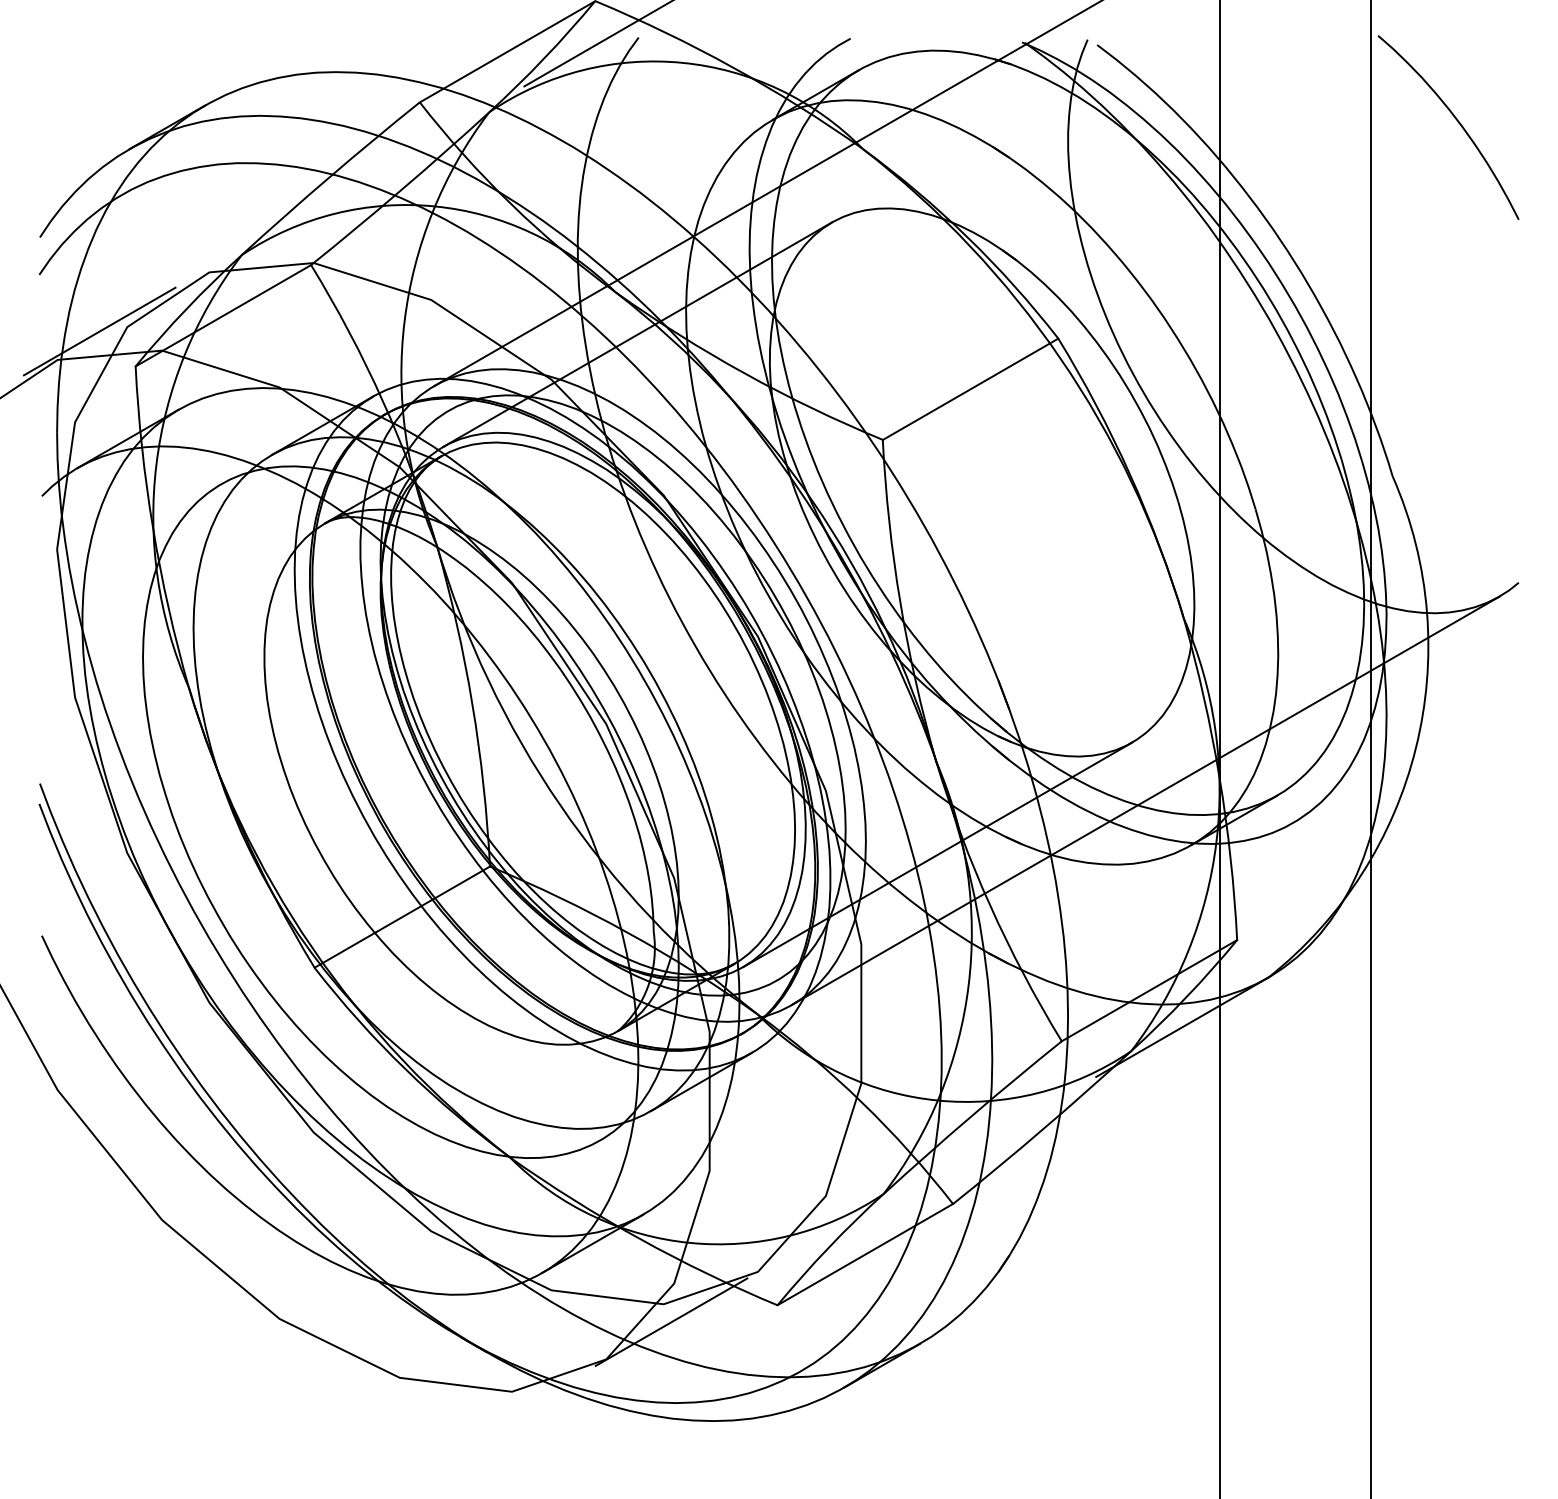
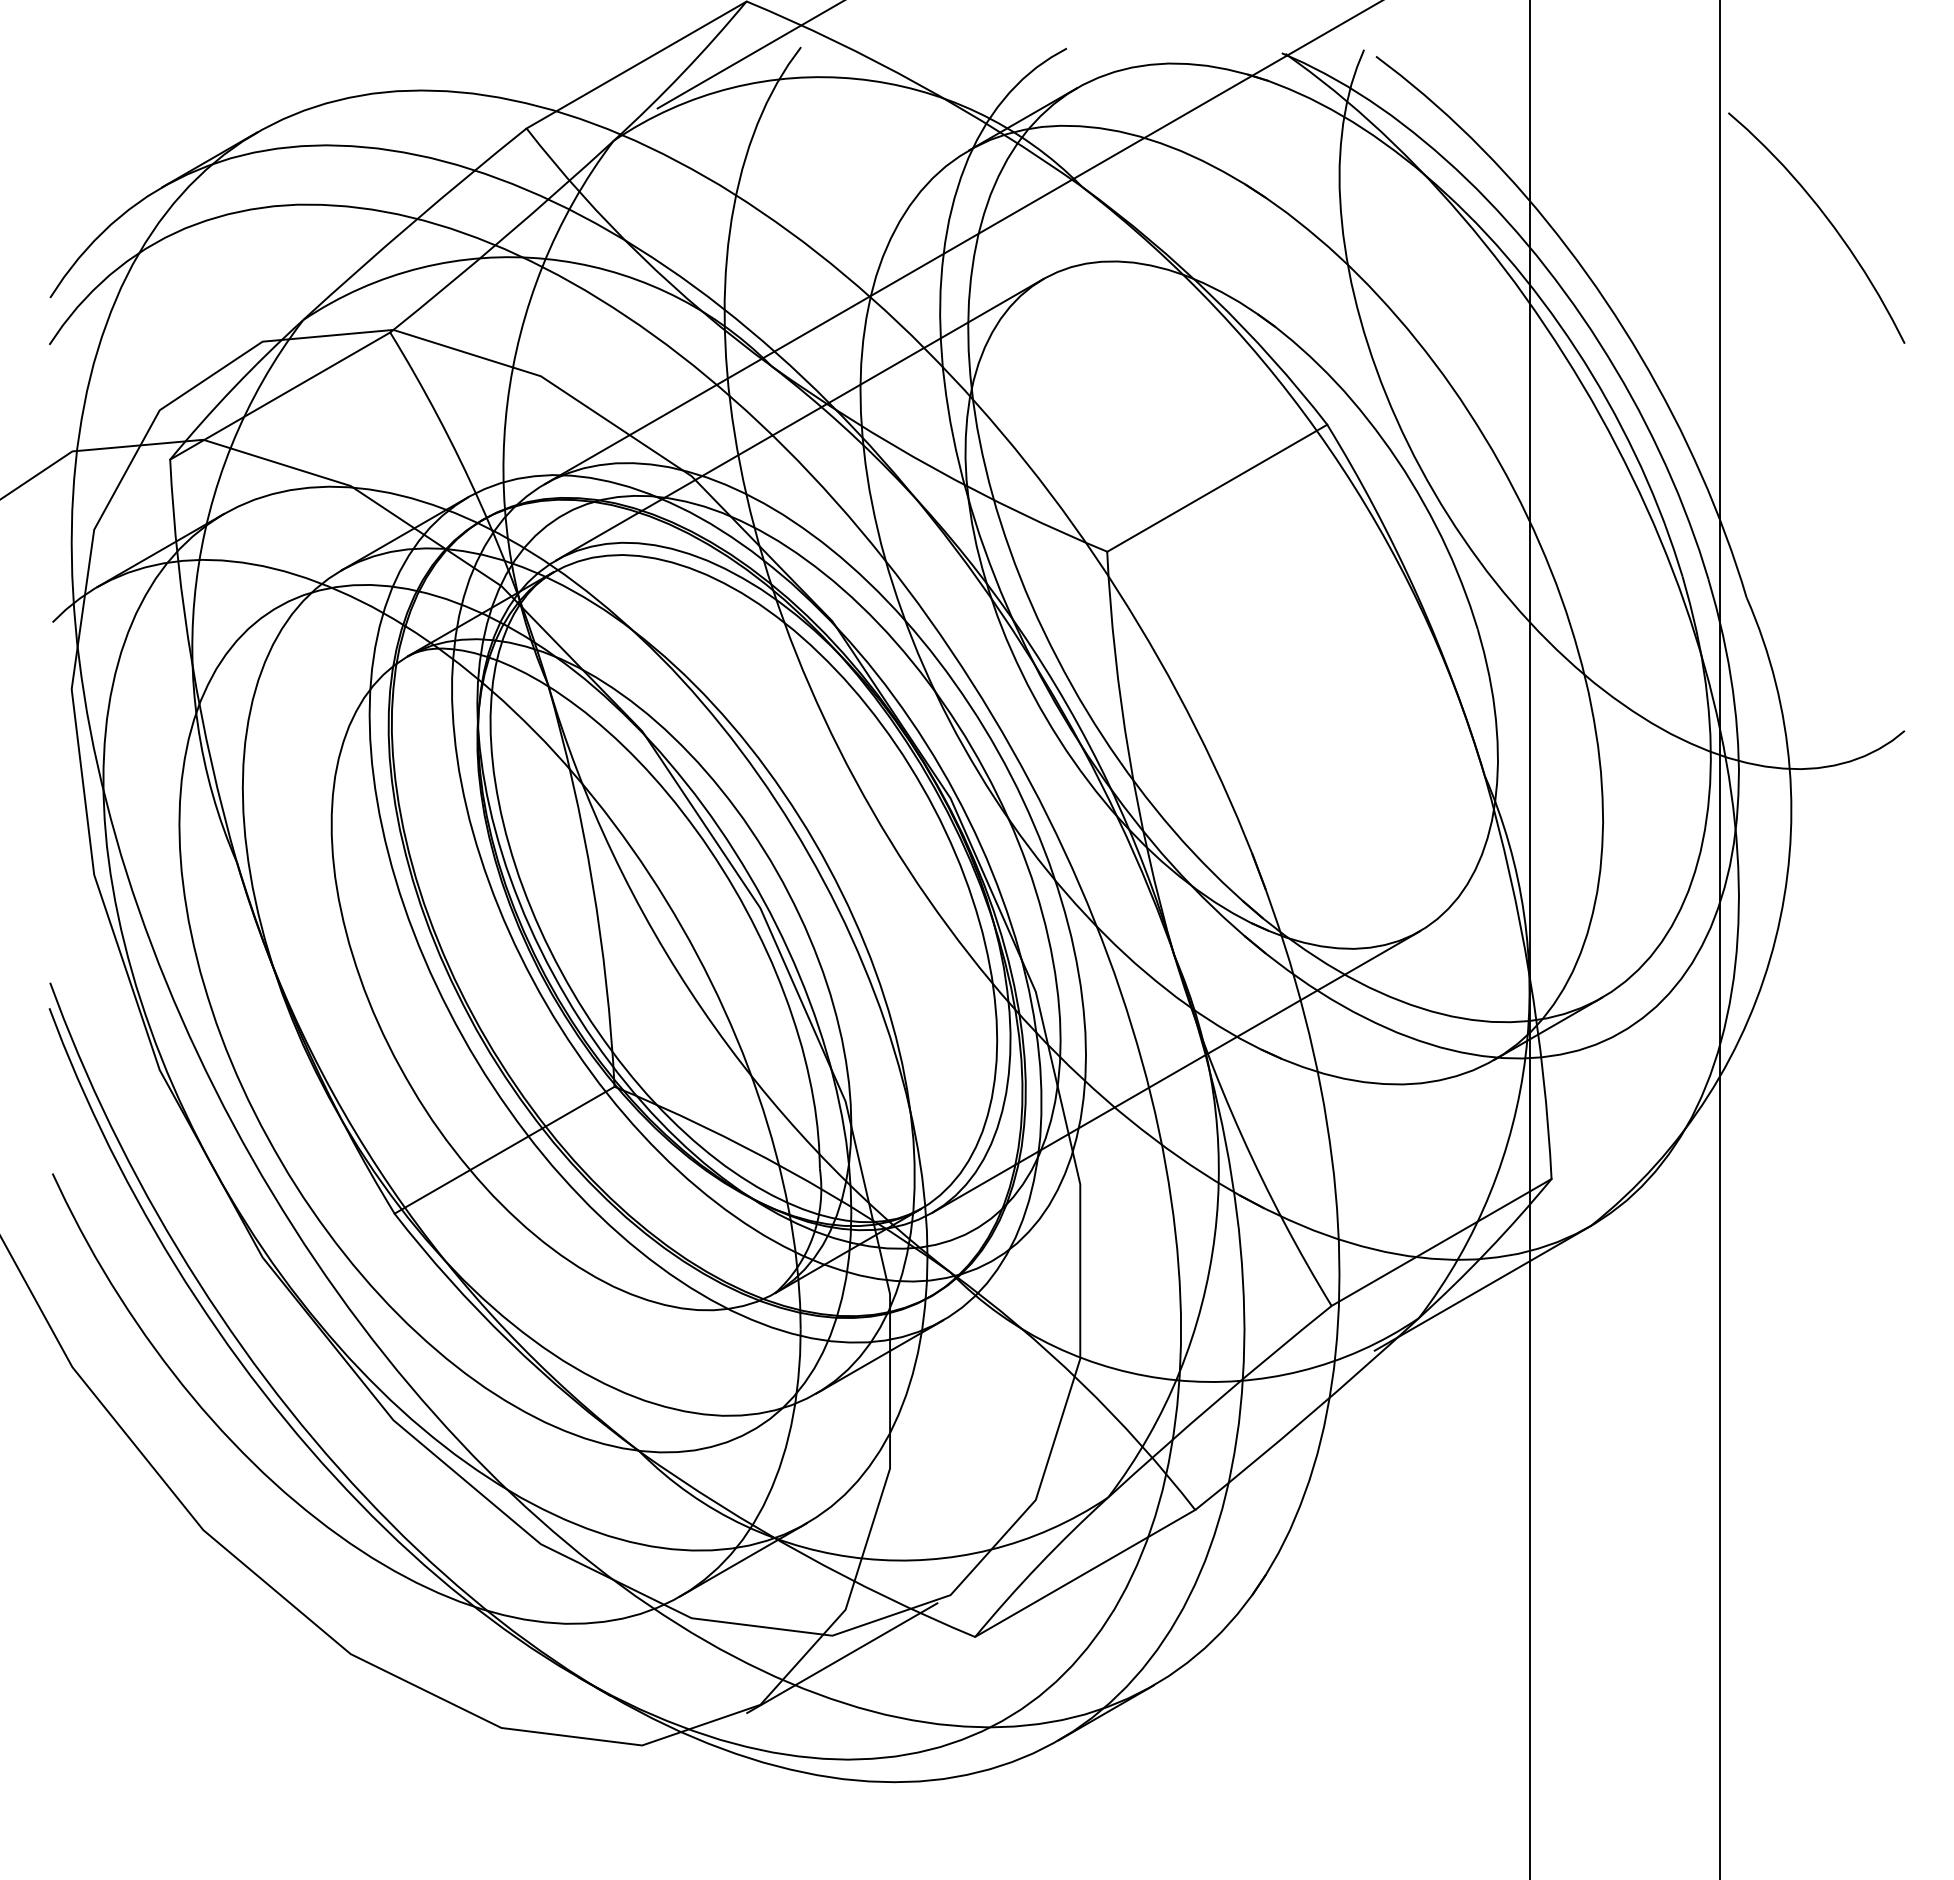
curve: (1457, 121) -> (1827, 220), moved
line: (100, 331) -> (125, 415), removed
line: (1145, 800) -> (1436, 1004), removed

